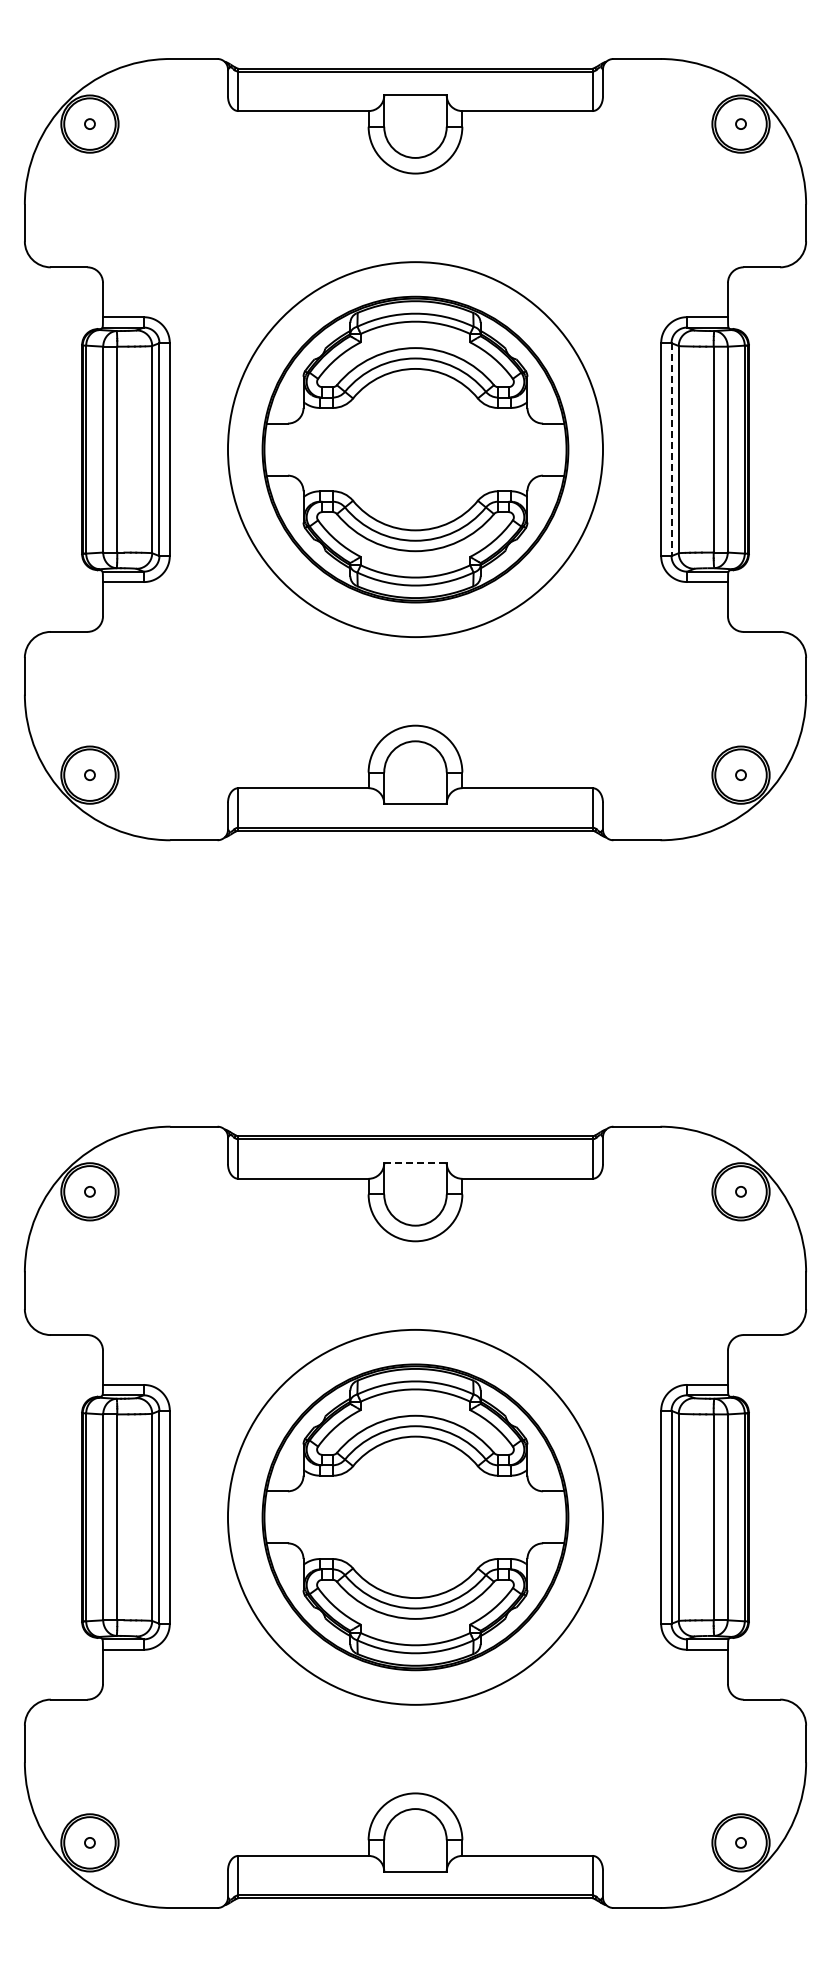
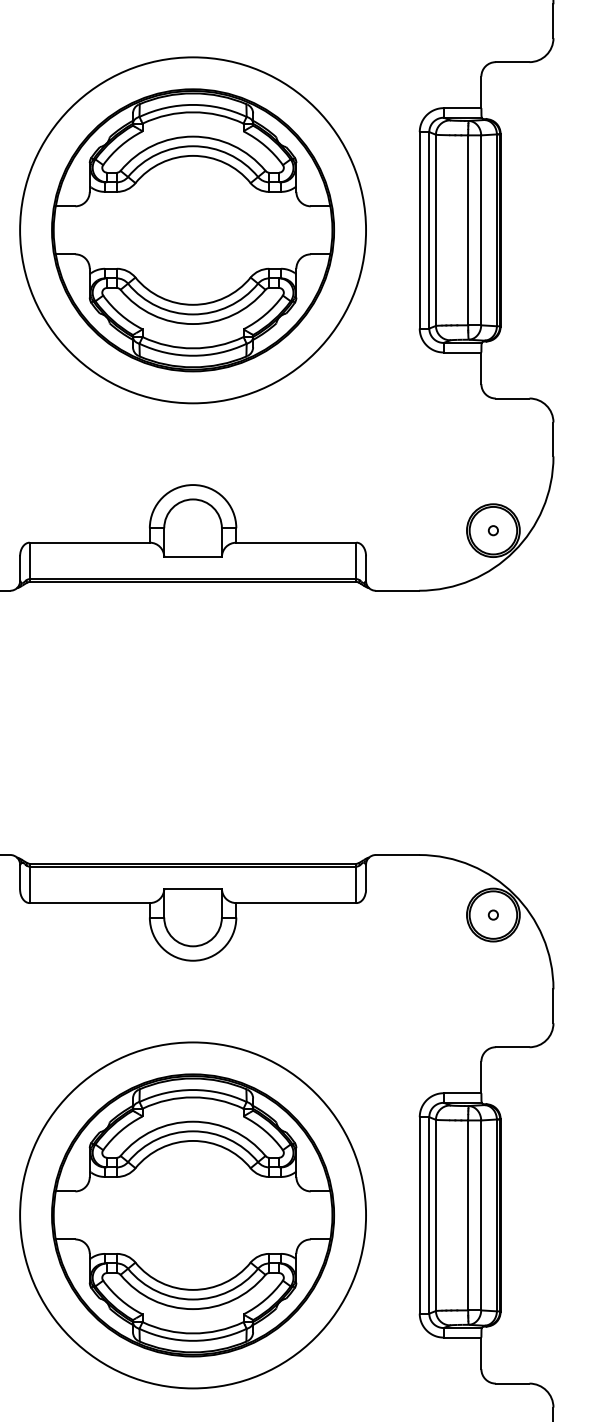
line: (671, 450) -> (429, 231), dashed -> solid
line: (415, 1163) -> (193, 888), dashed -> solid

